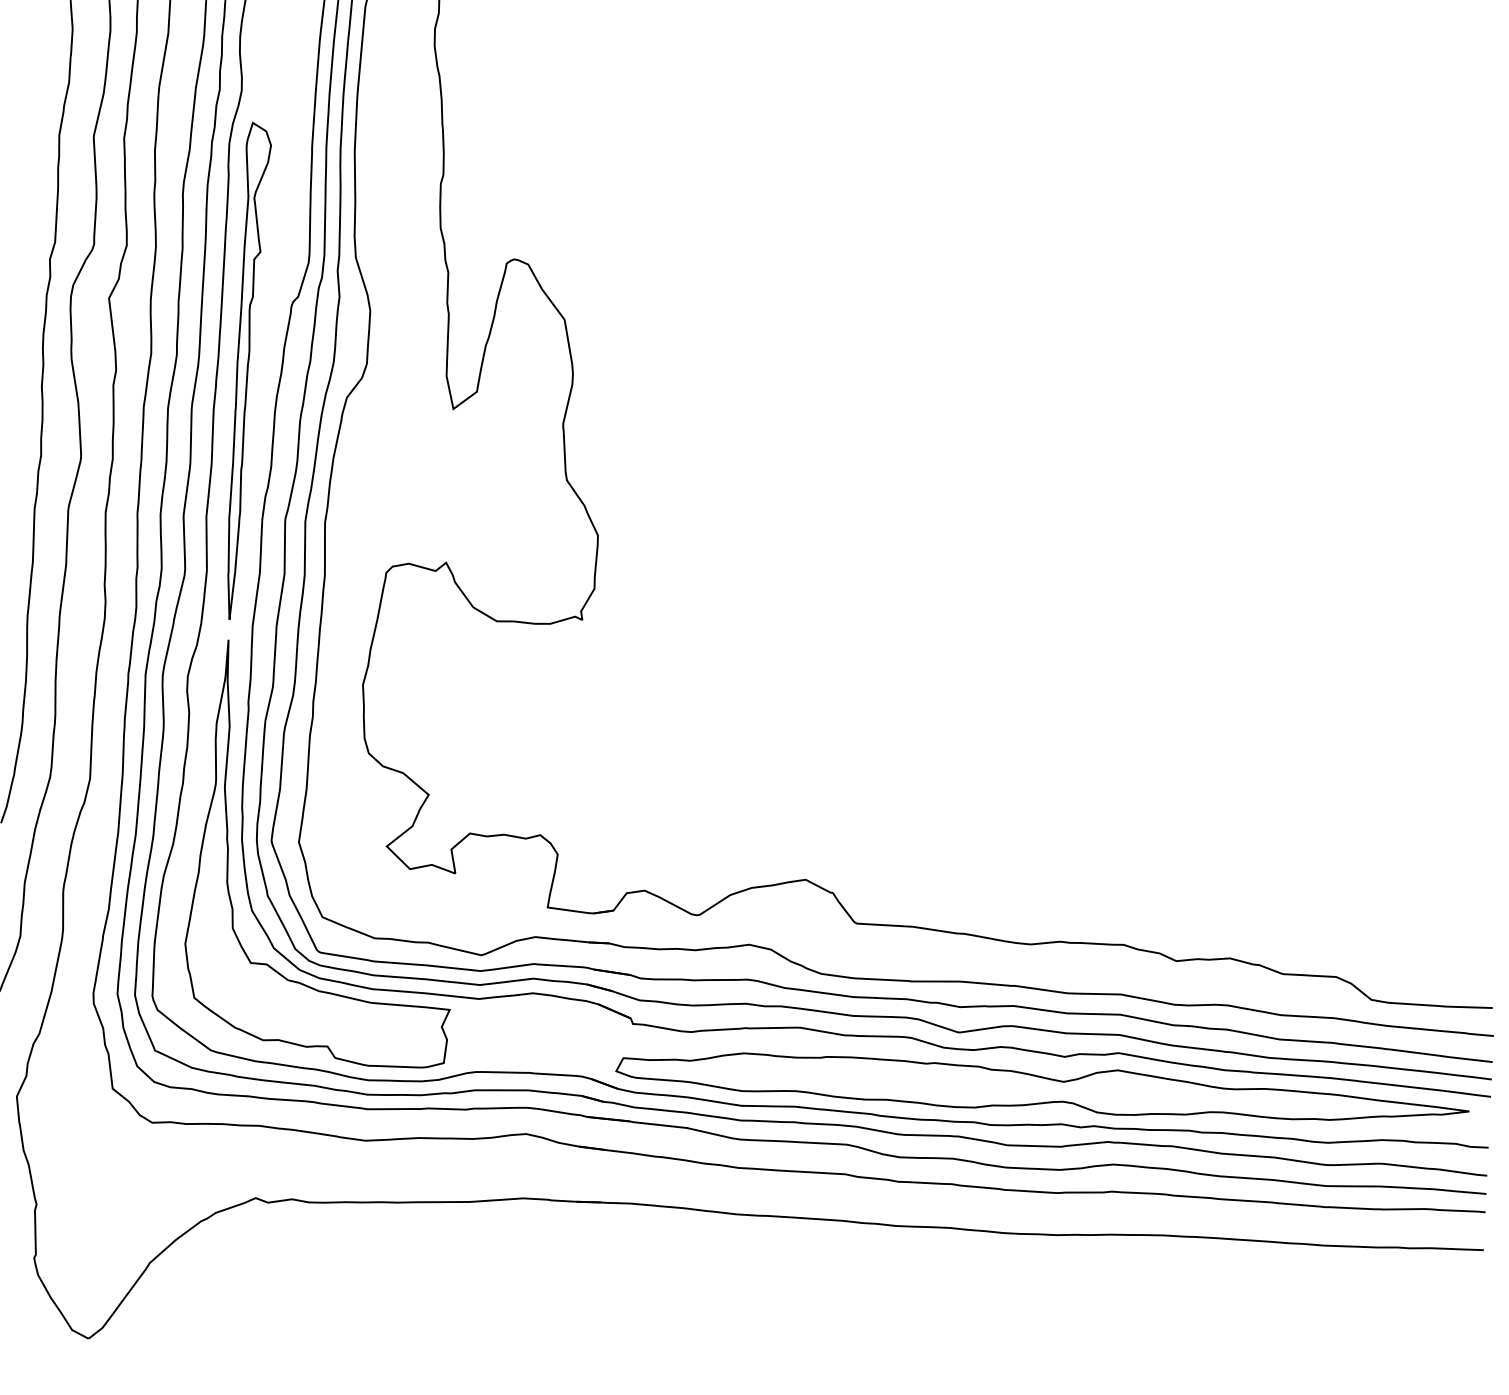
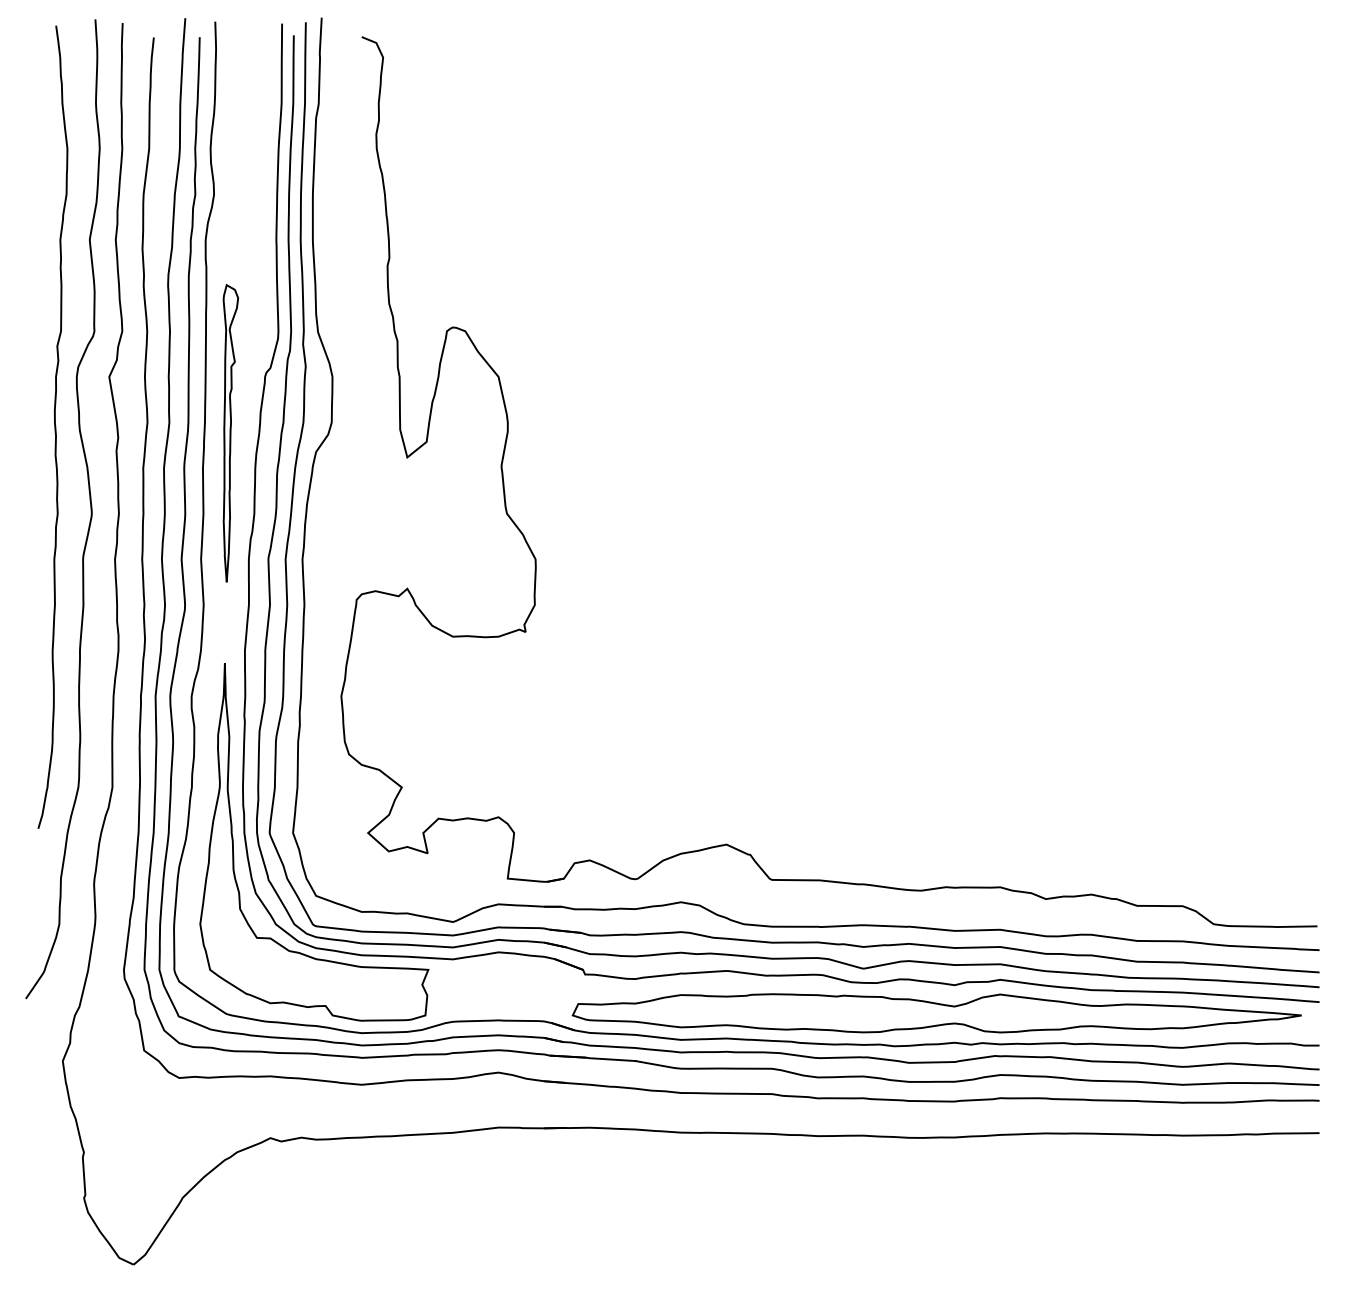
part: (247, 371) -> (230, 433), size x0.7

